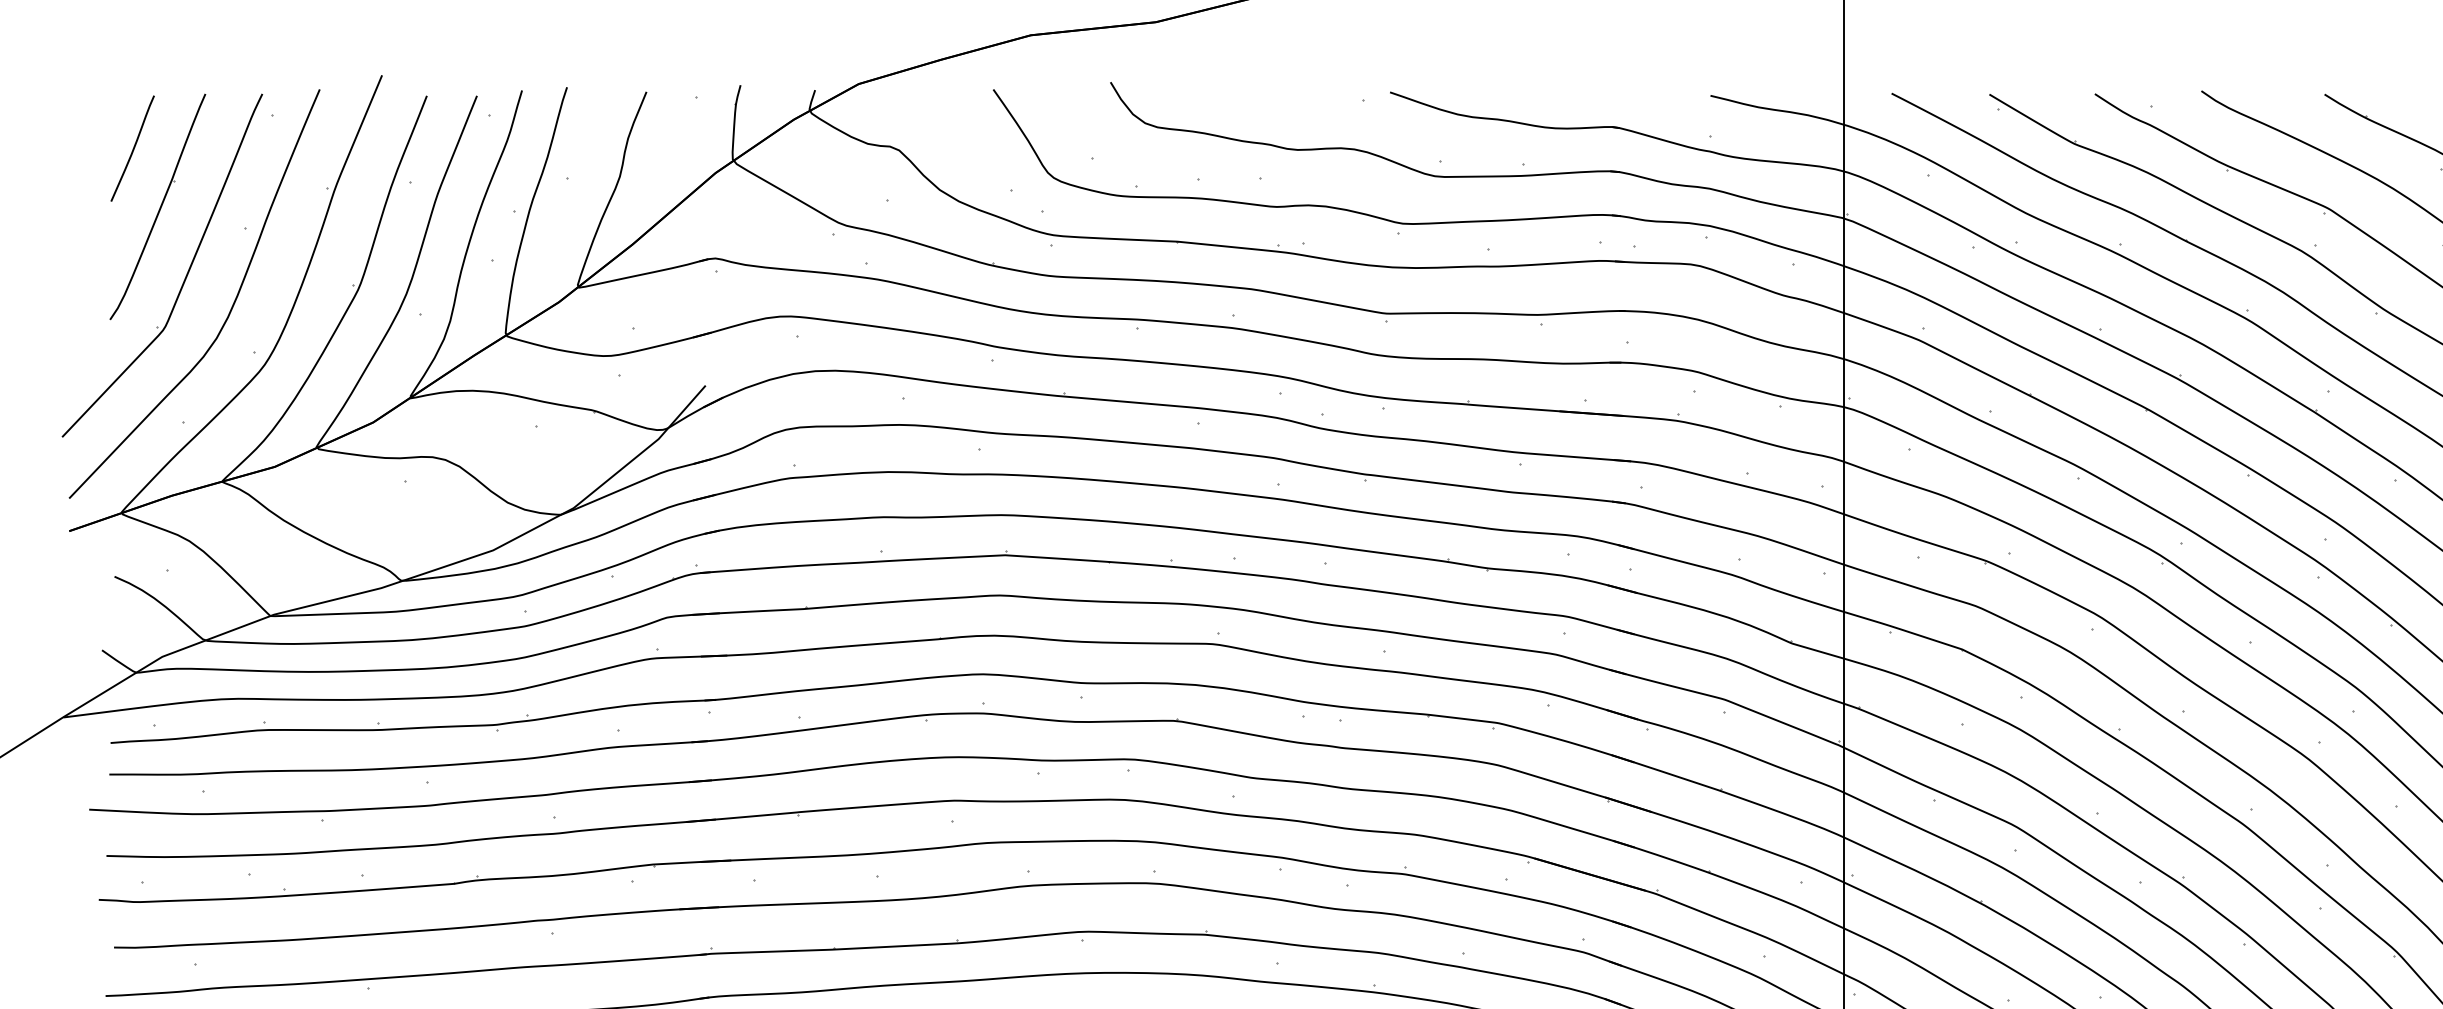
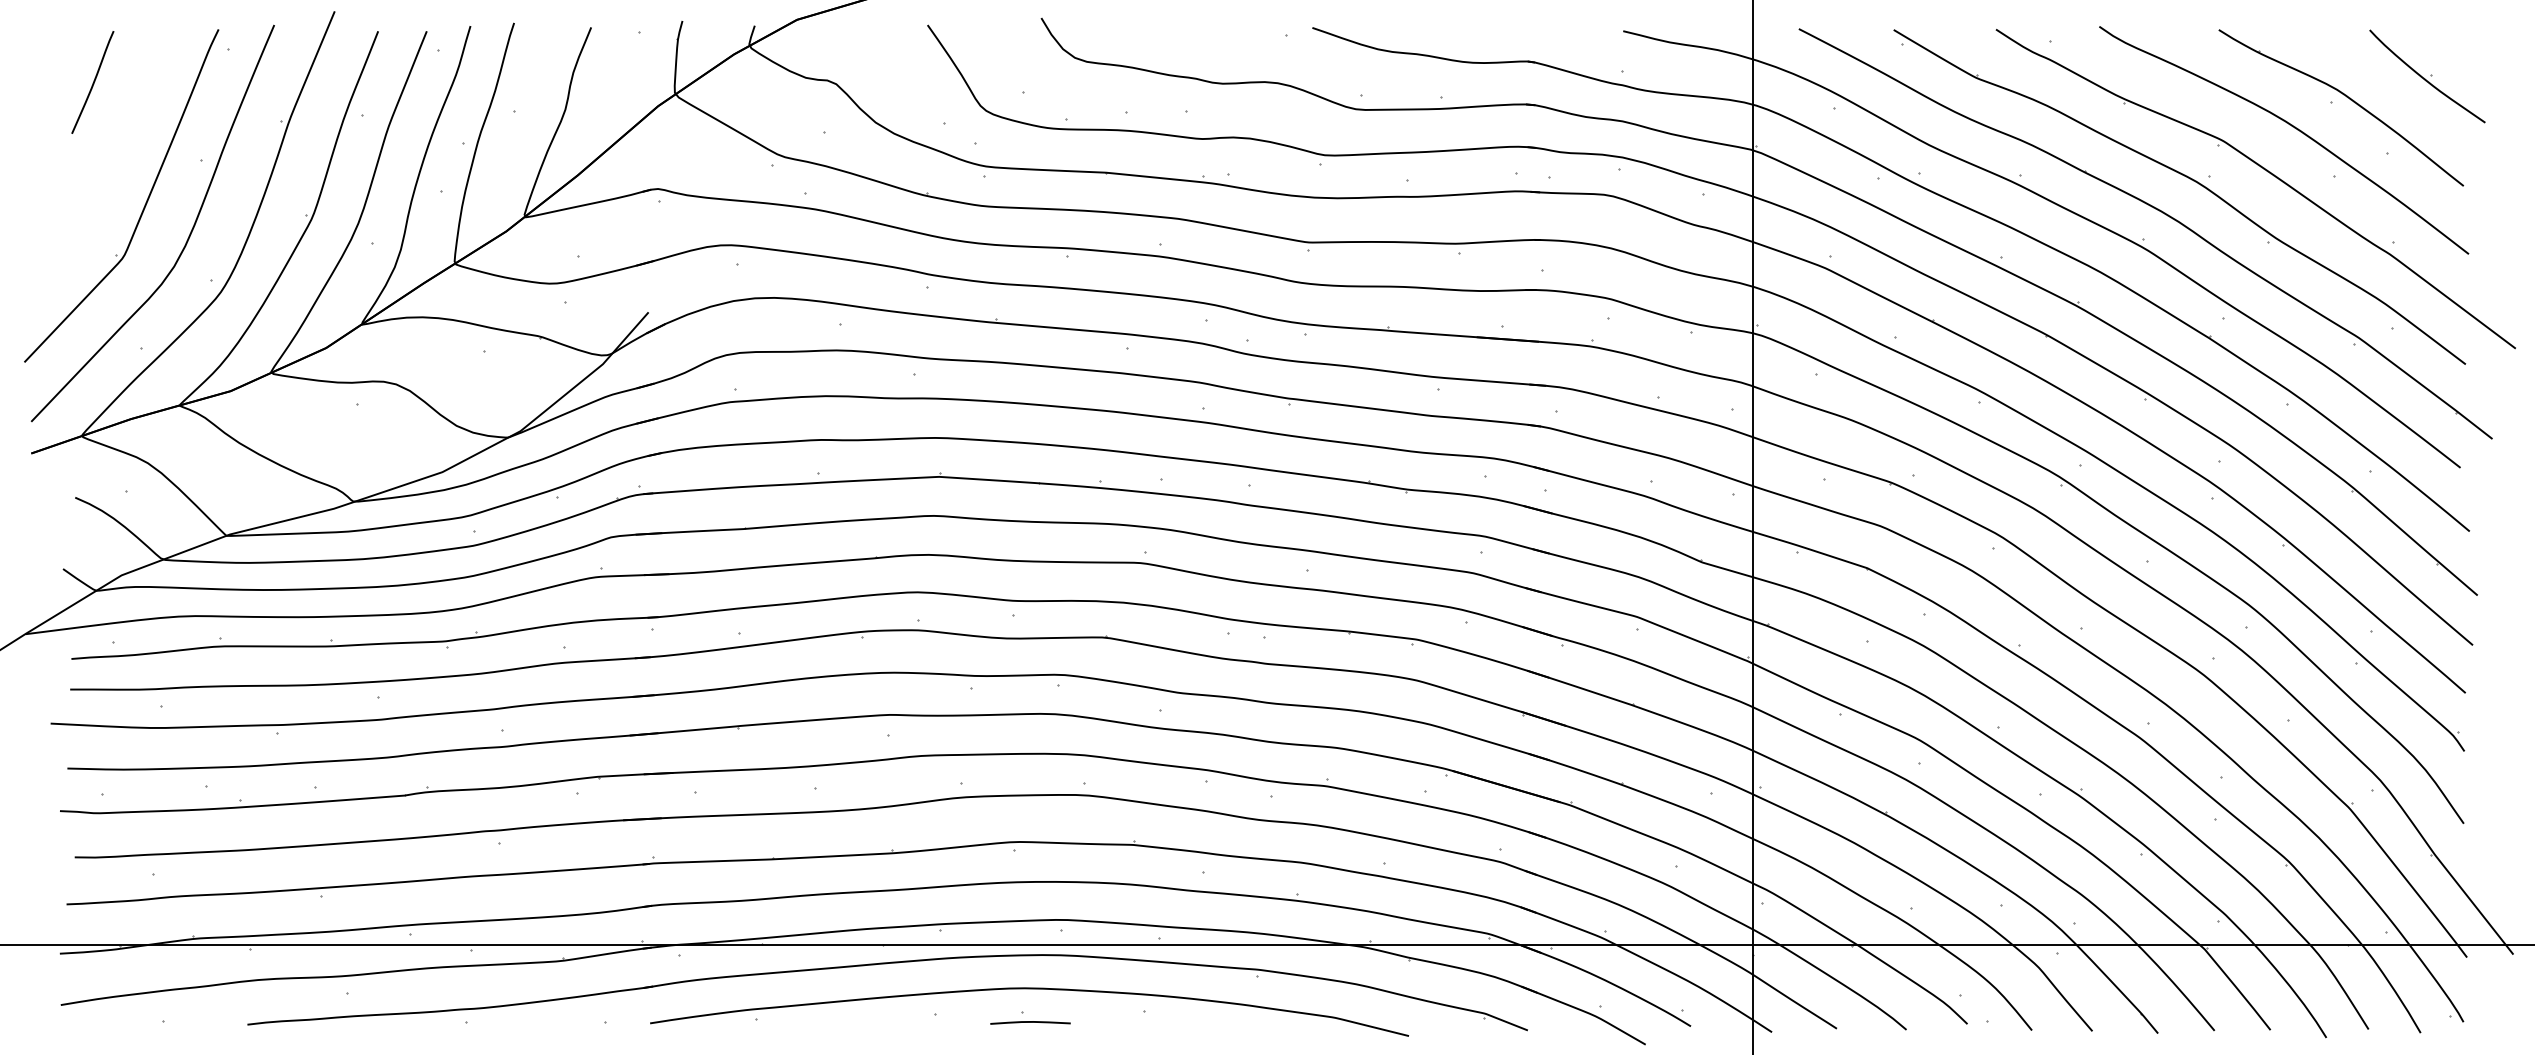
part: (157, 206) -> (116, 138), removed

